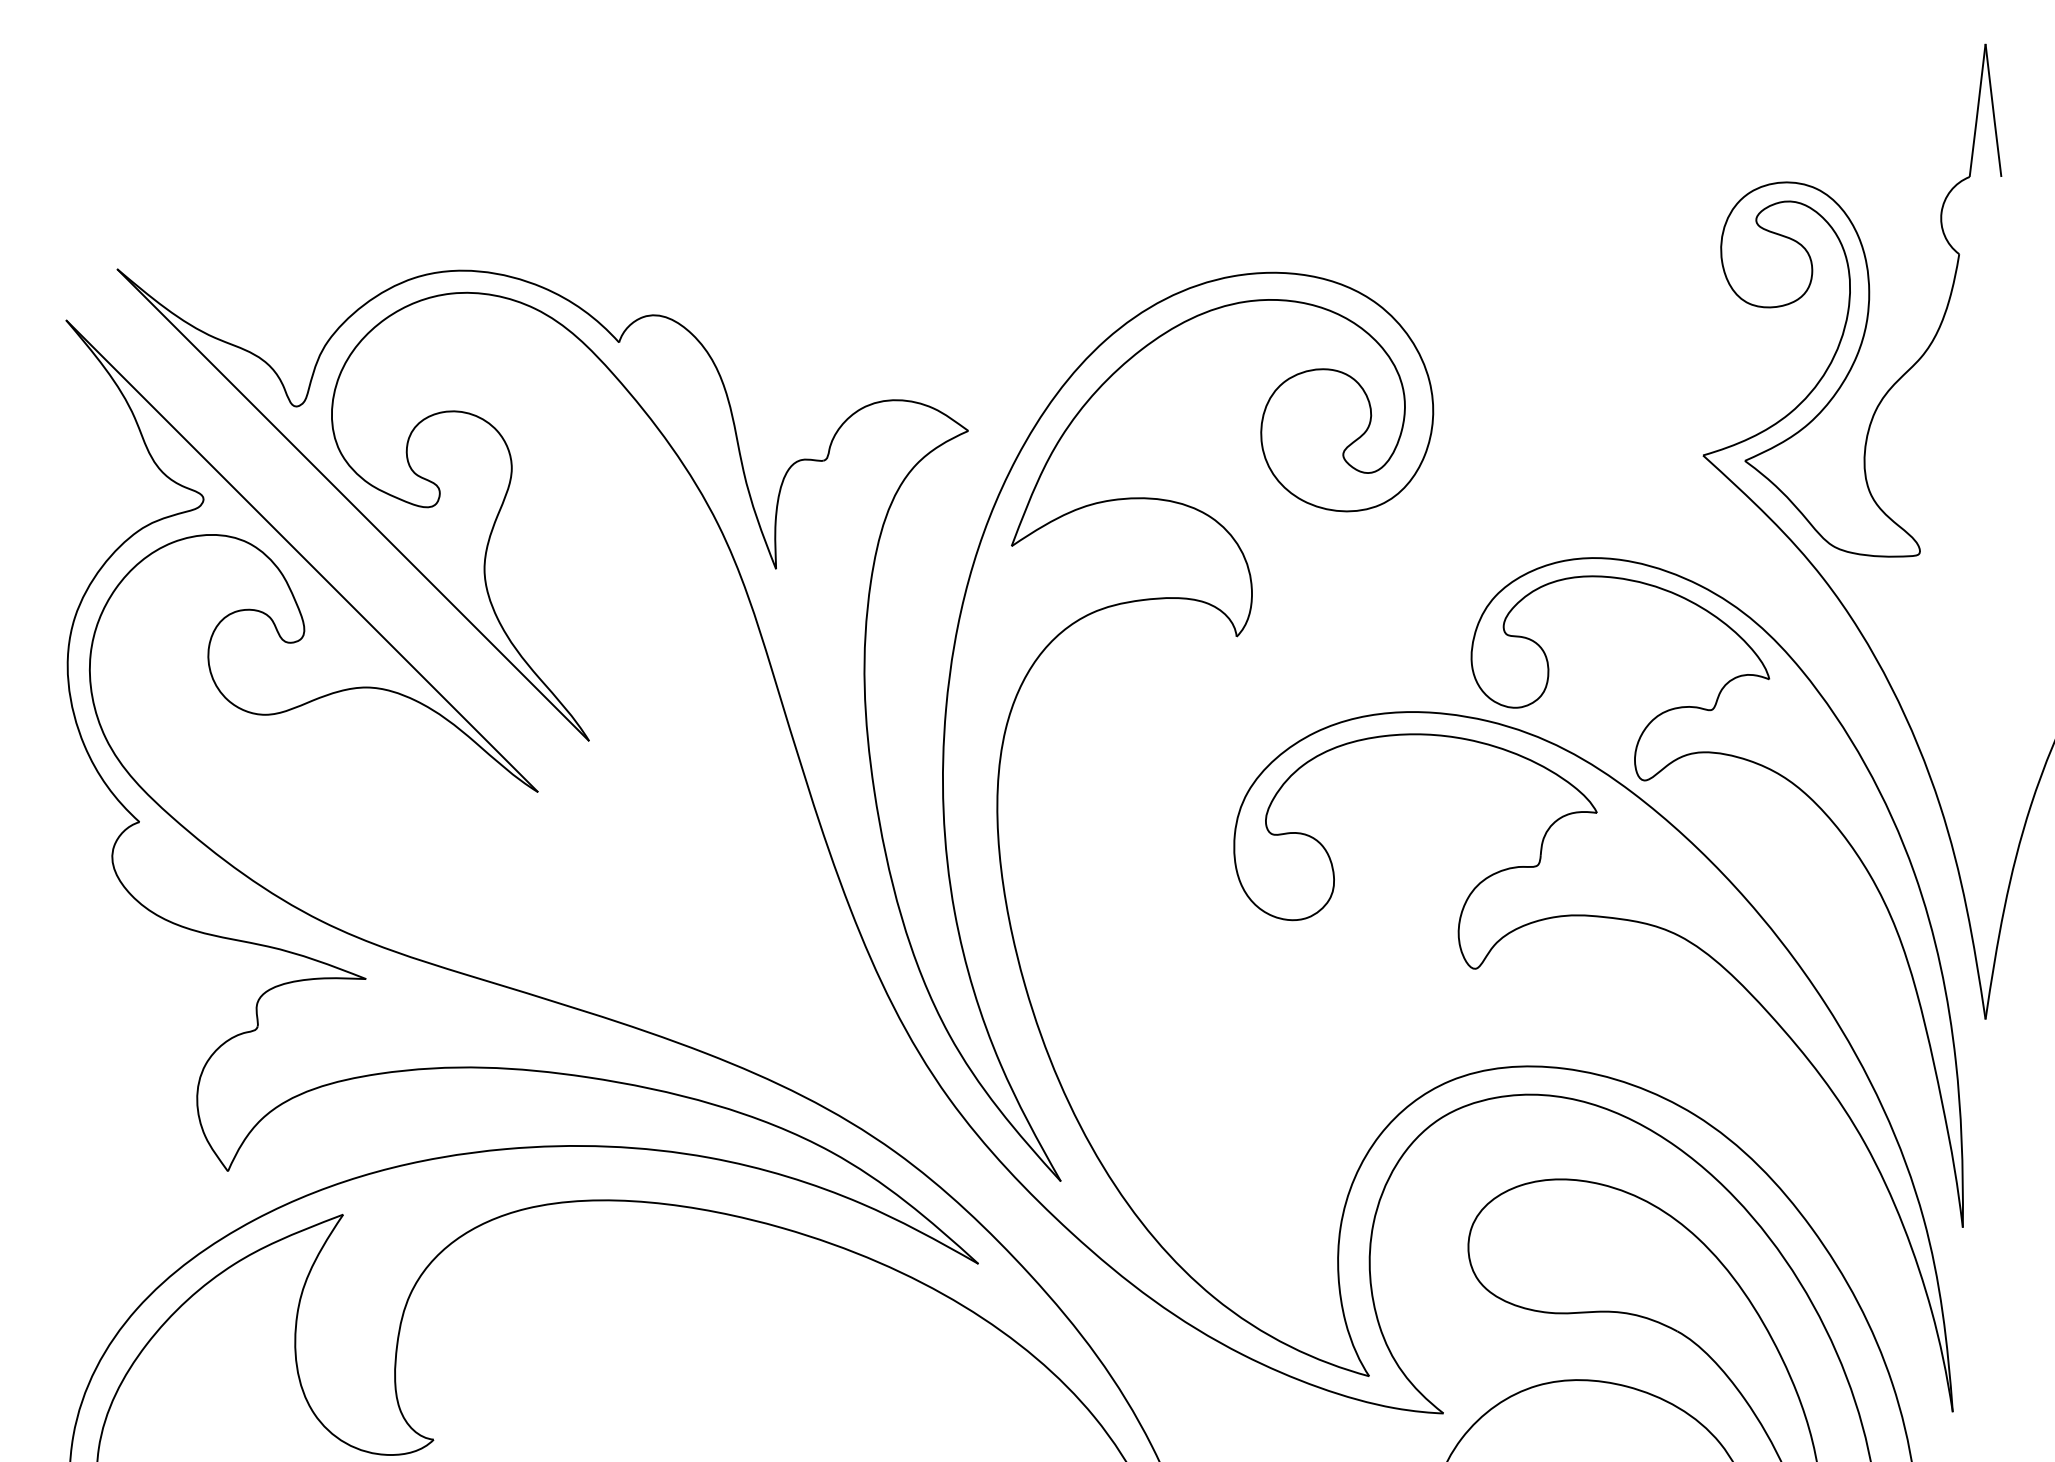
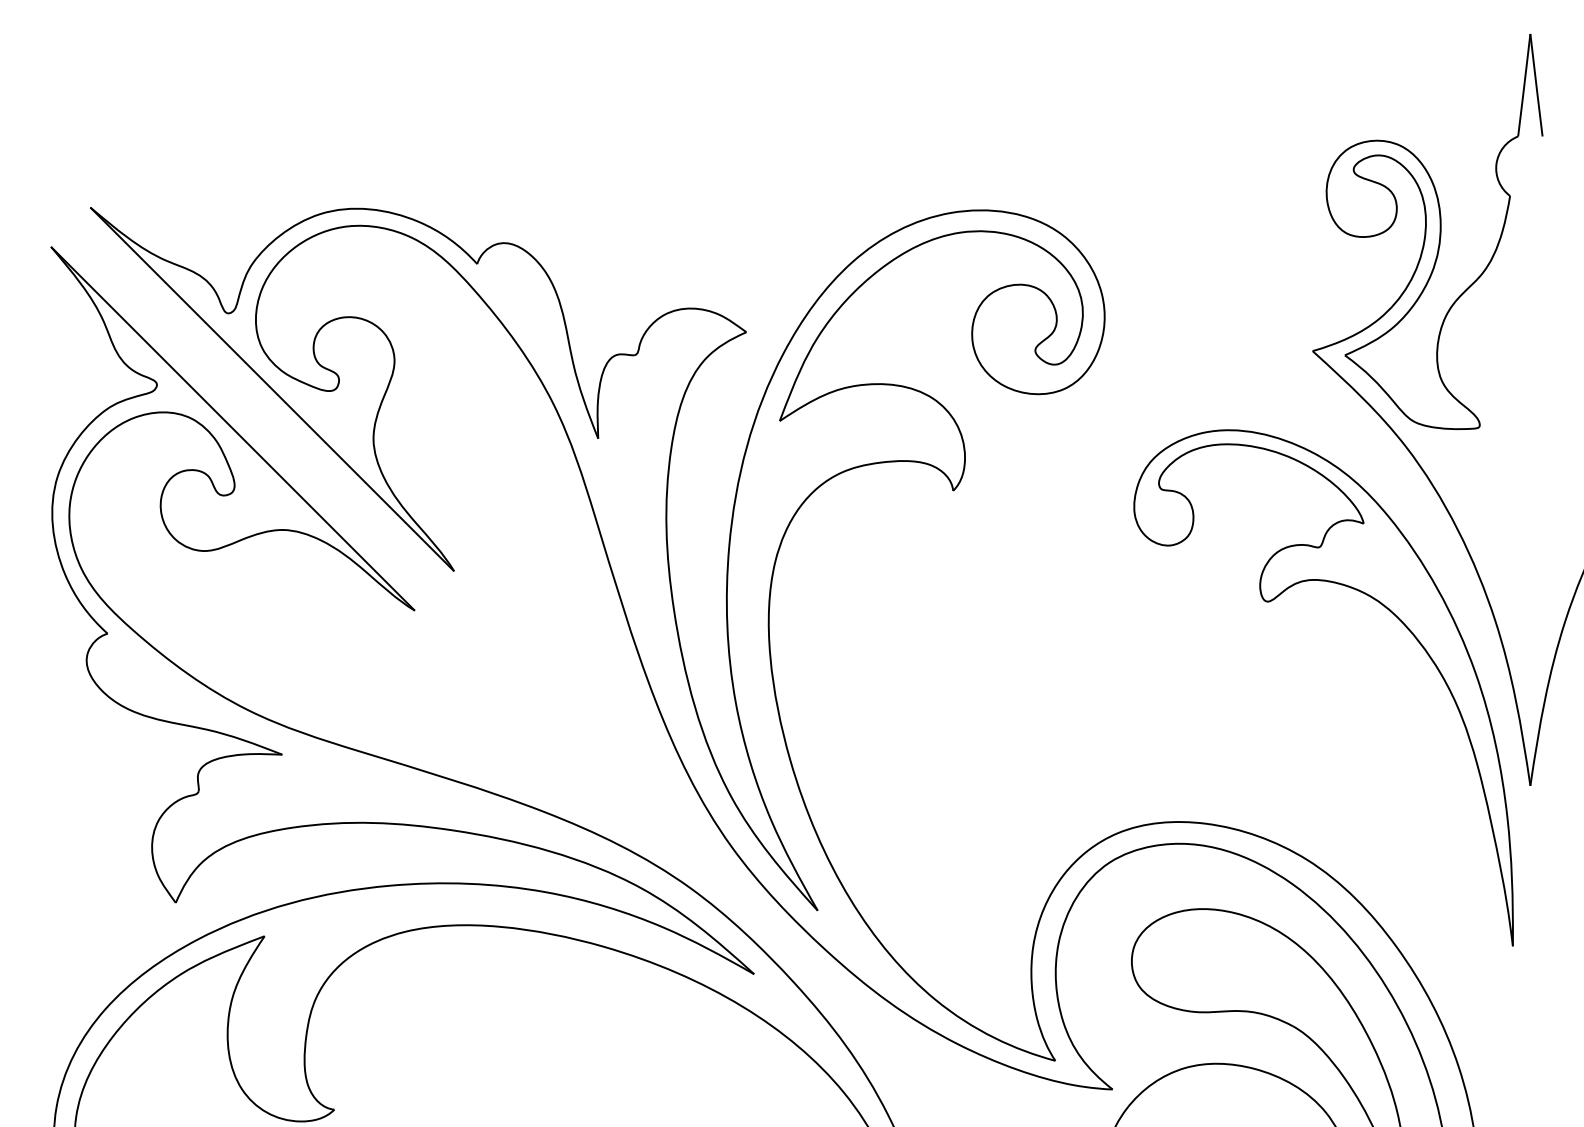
part: (1606, 919) -> (1238, 708), removed

